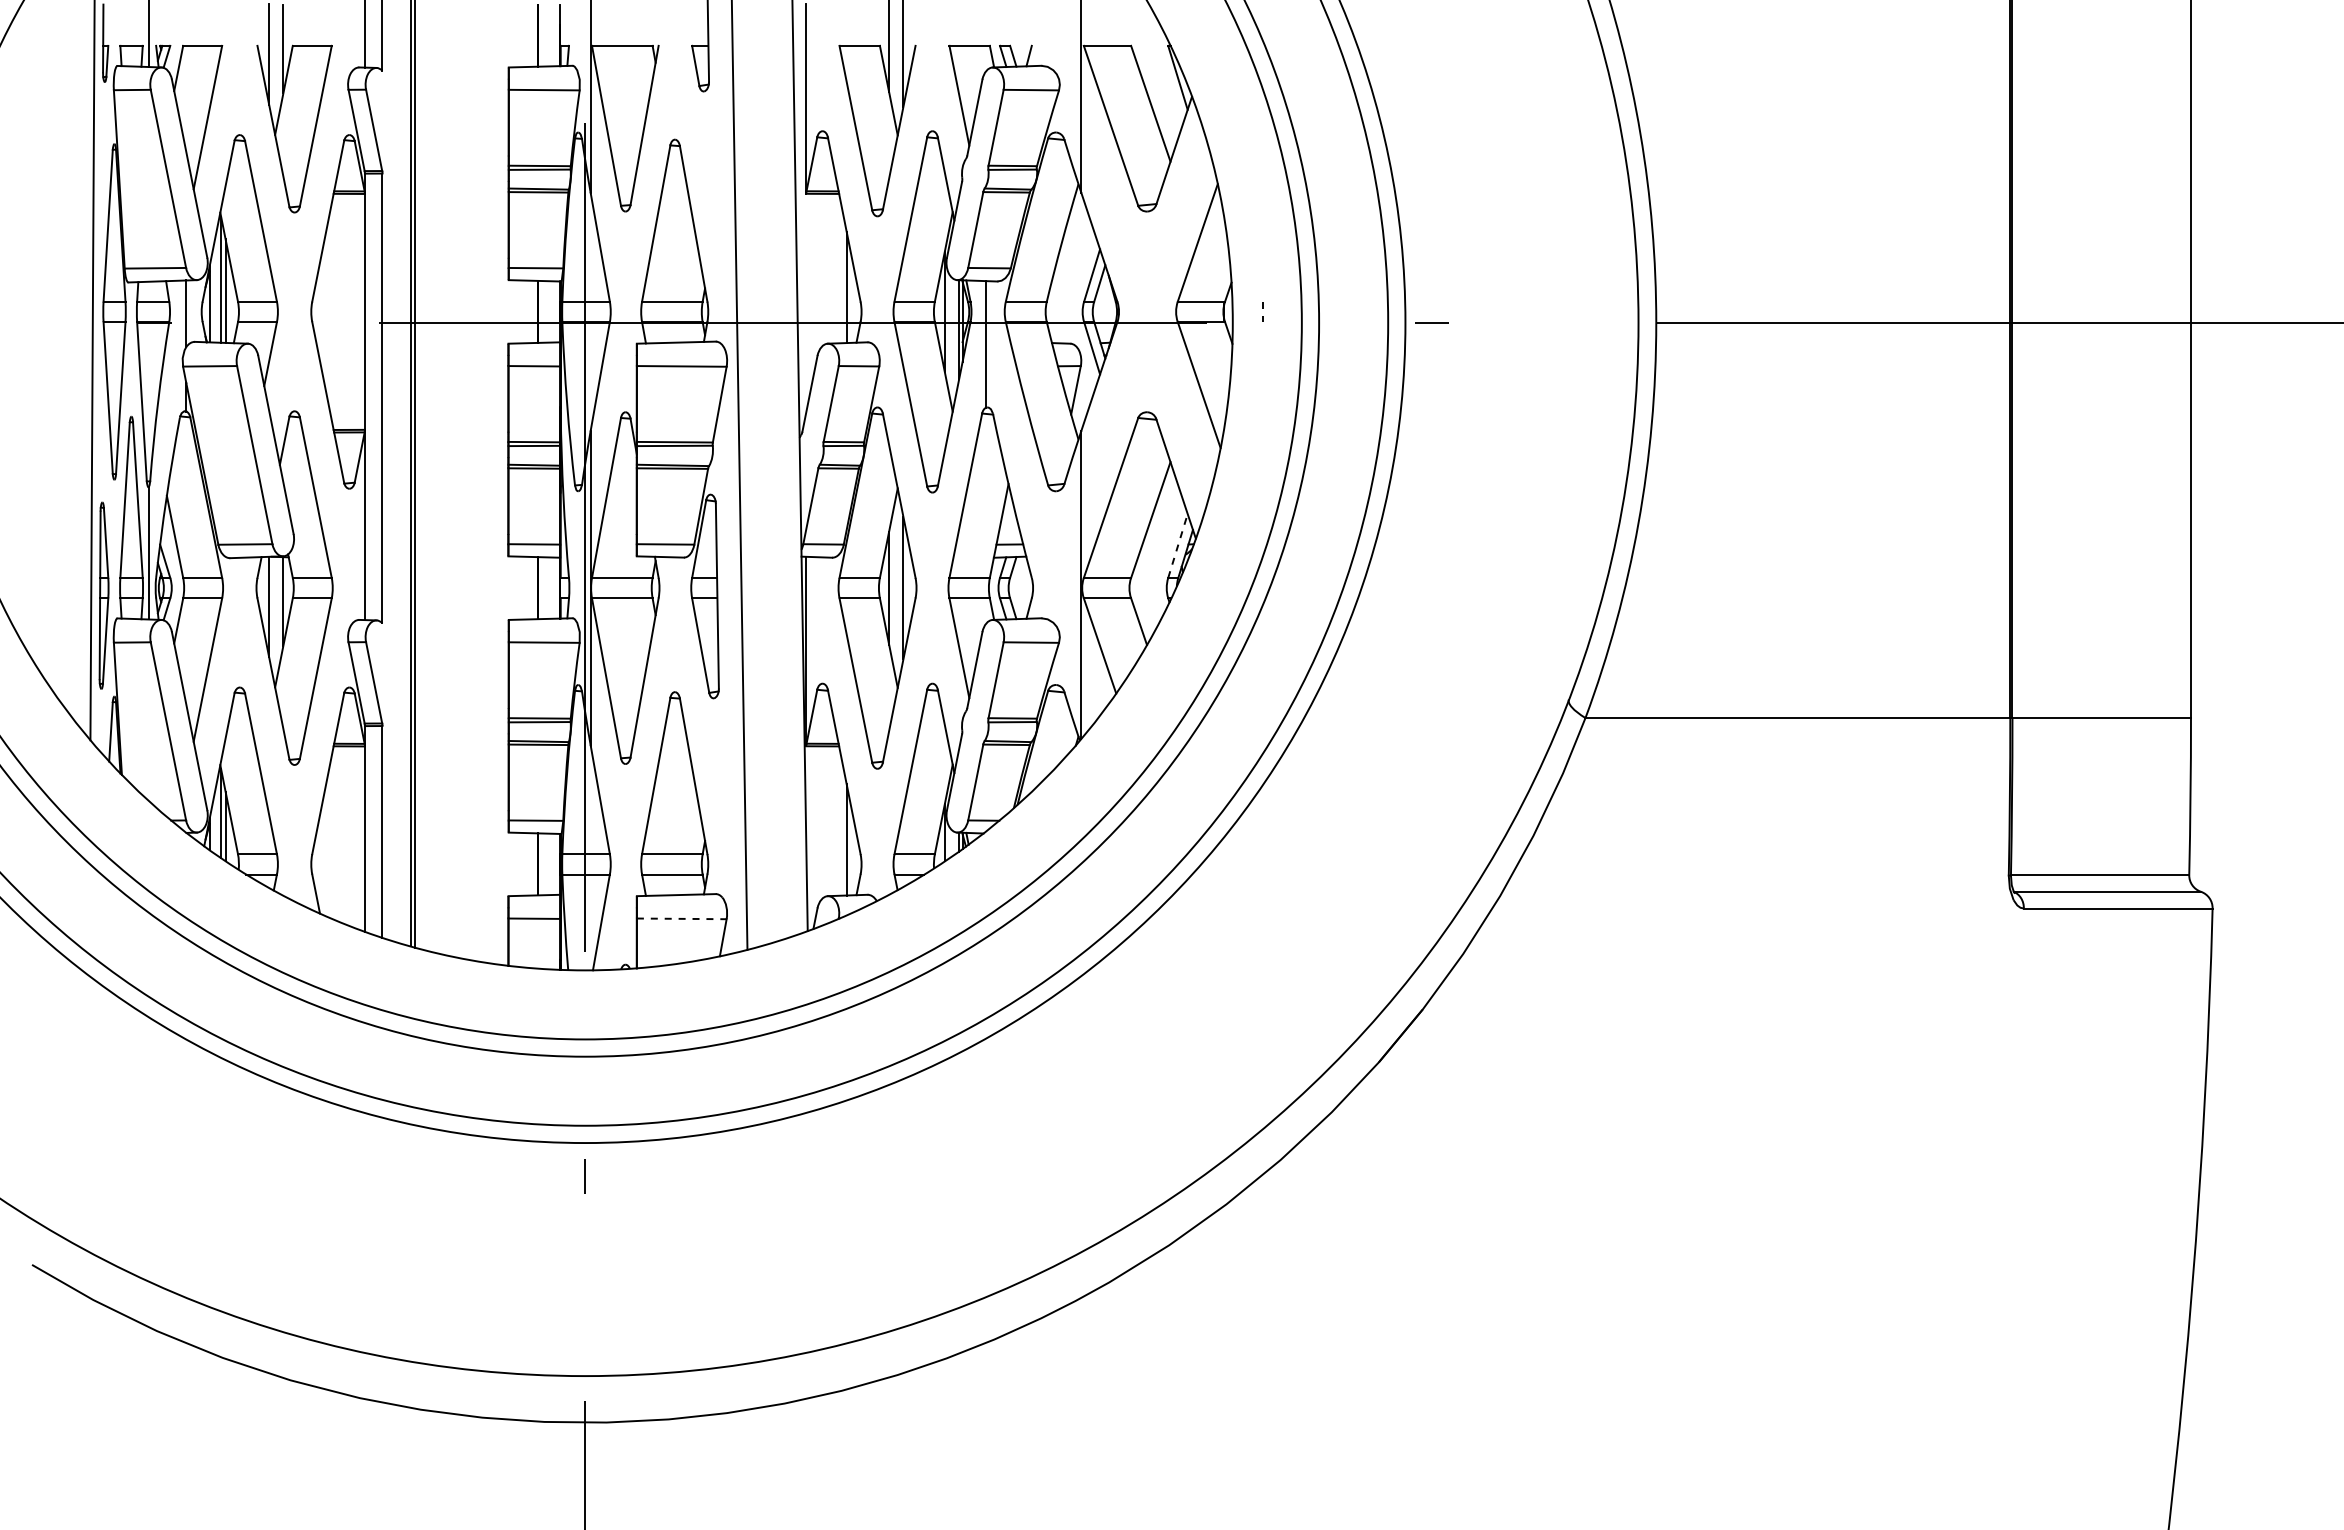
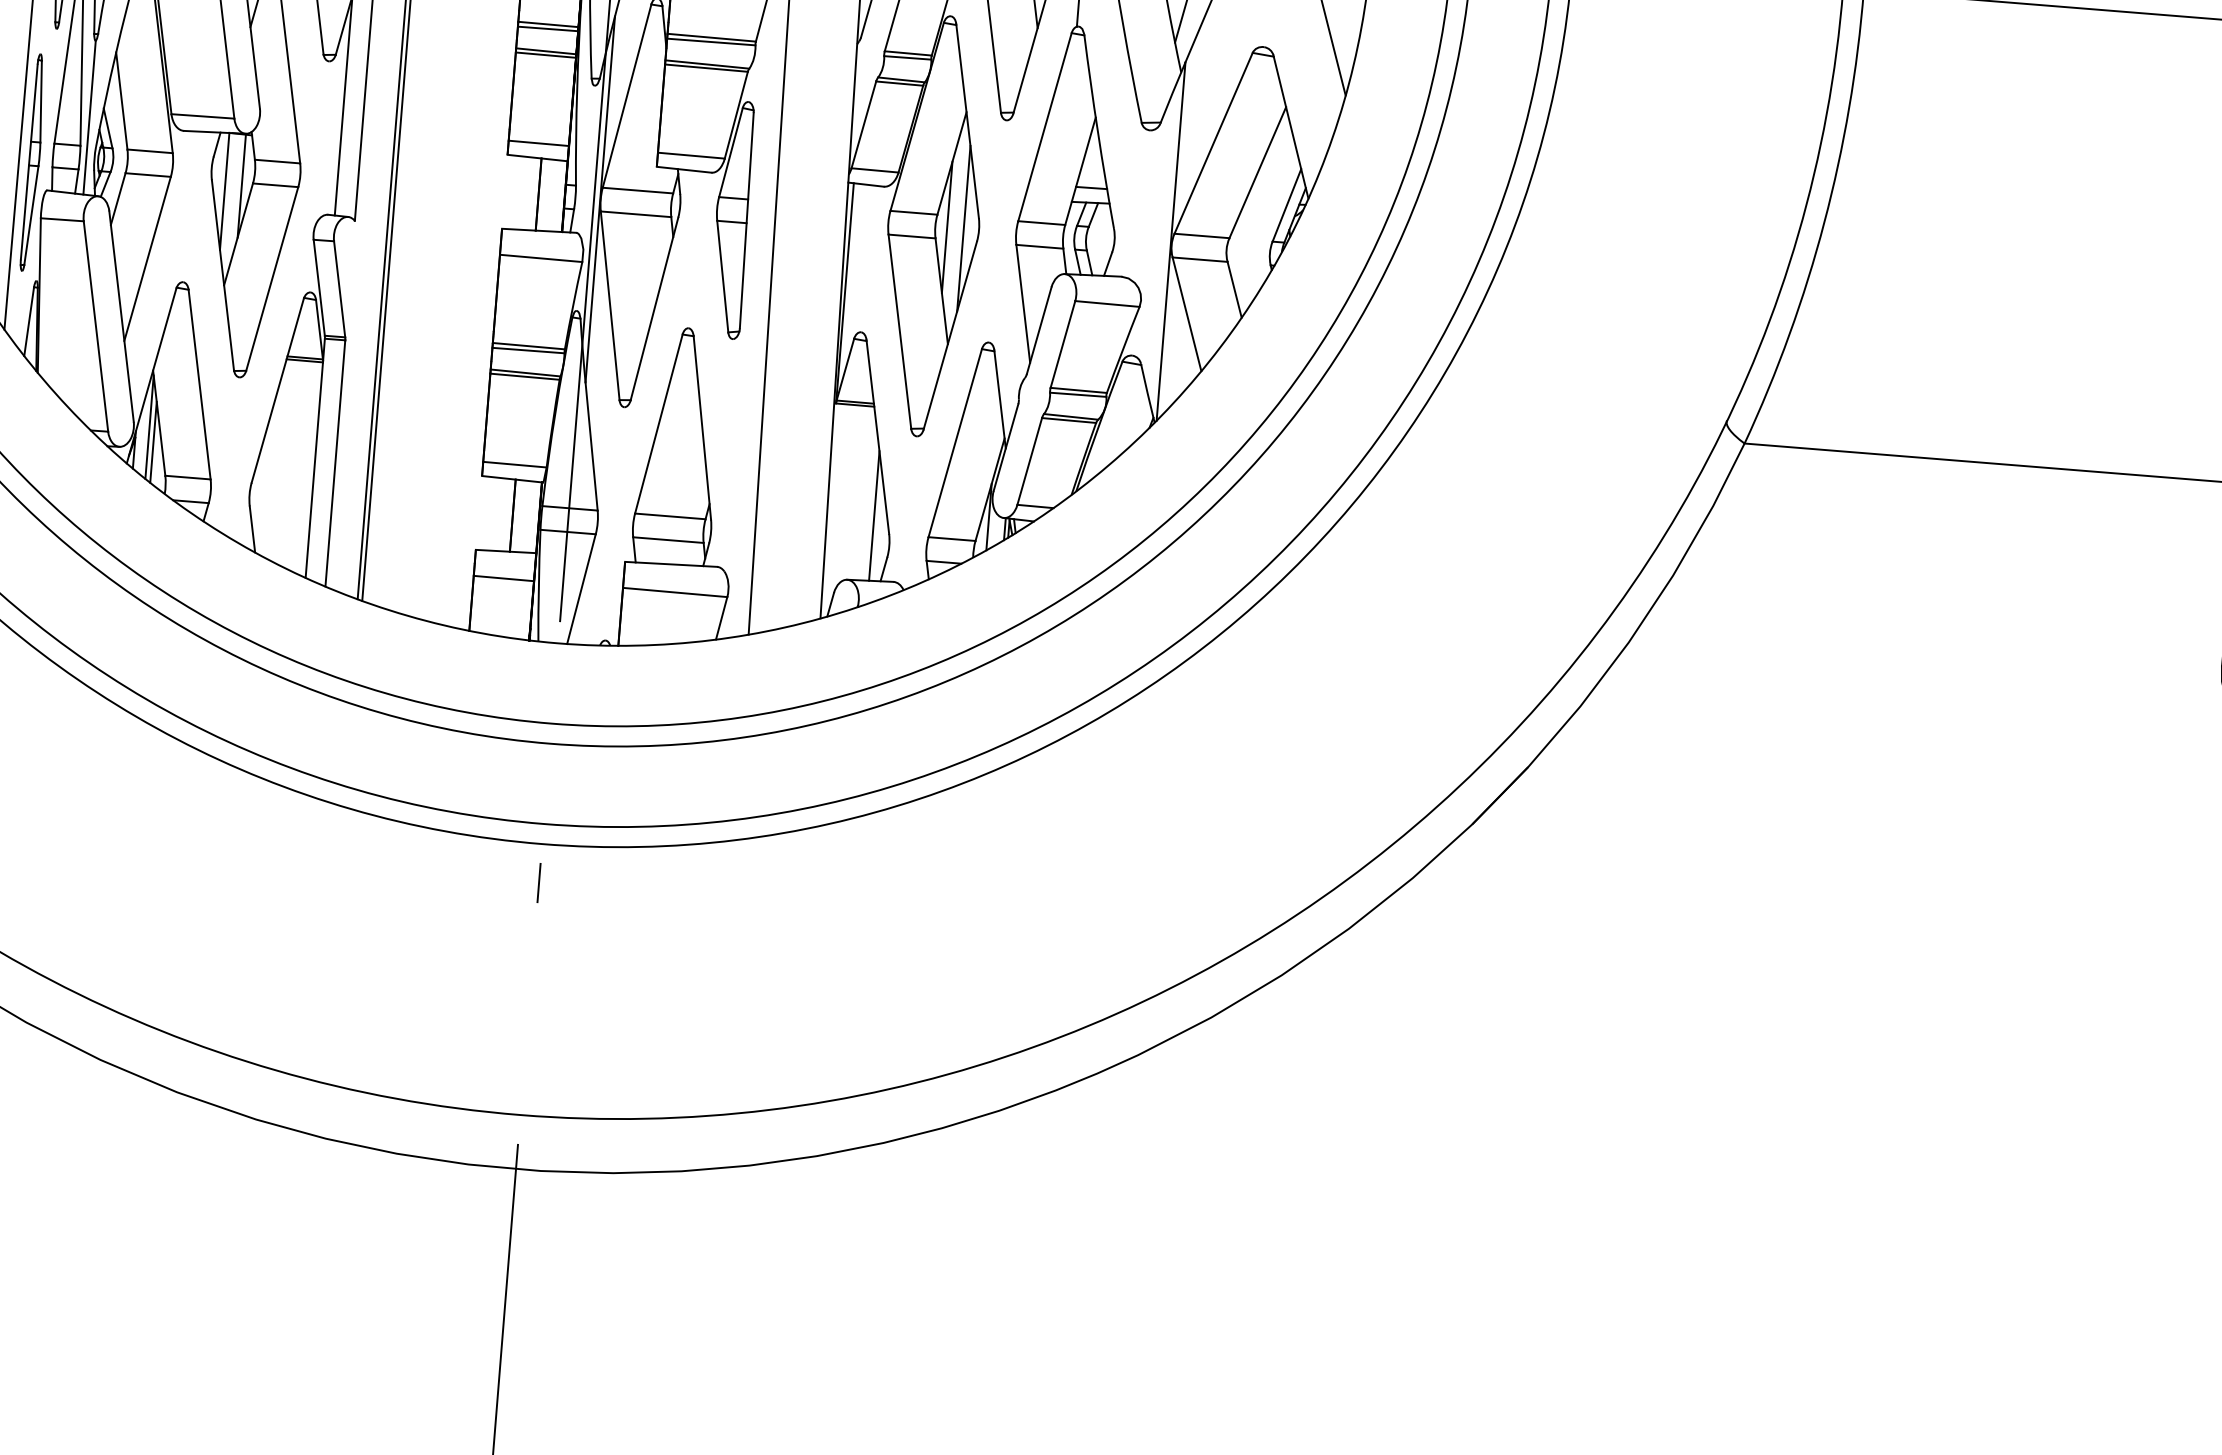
line: (1178, 545) -> (1287, 204), dashed -> solid
line: (681, 918) -> (674, 592), dashed -> solid

